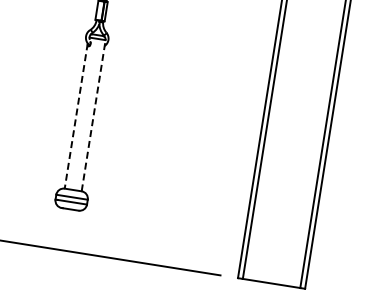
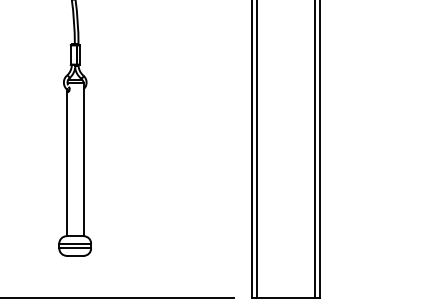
line: (76, 115) -> (66, 162), dashed -> solid
line: (93, 115) -> (83, 159), dashed -> solid

